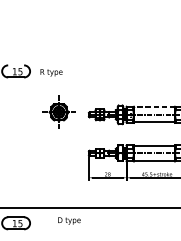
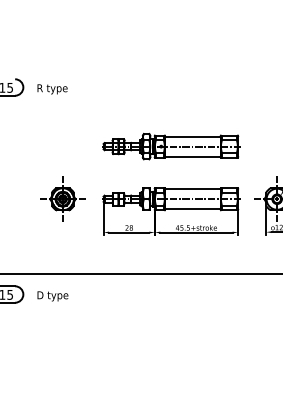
line: (154, 107) -> (192, 136), dashed -> solid
part: (58, 111) -> (62, 198), moved
text: (69, 221) -> (52, 296), moved

